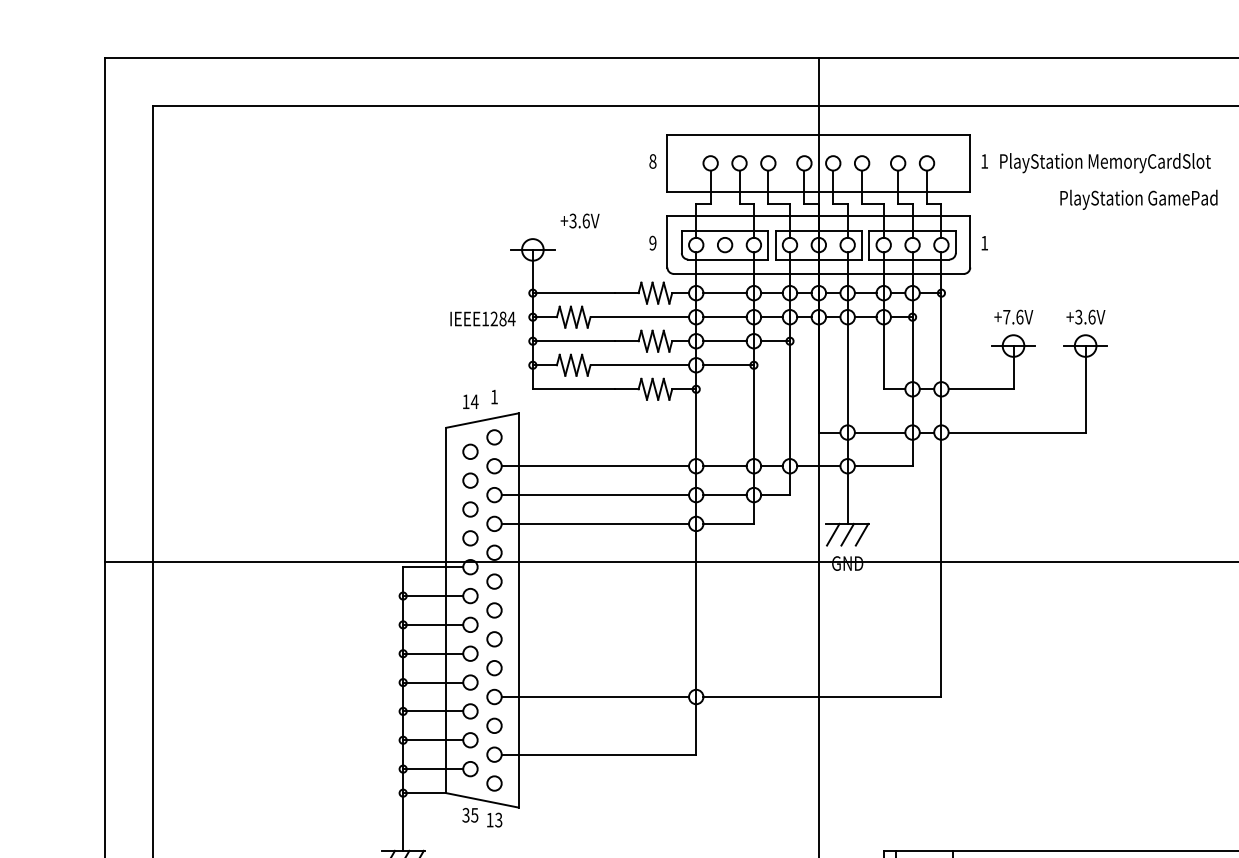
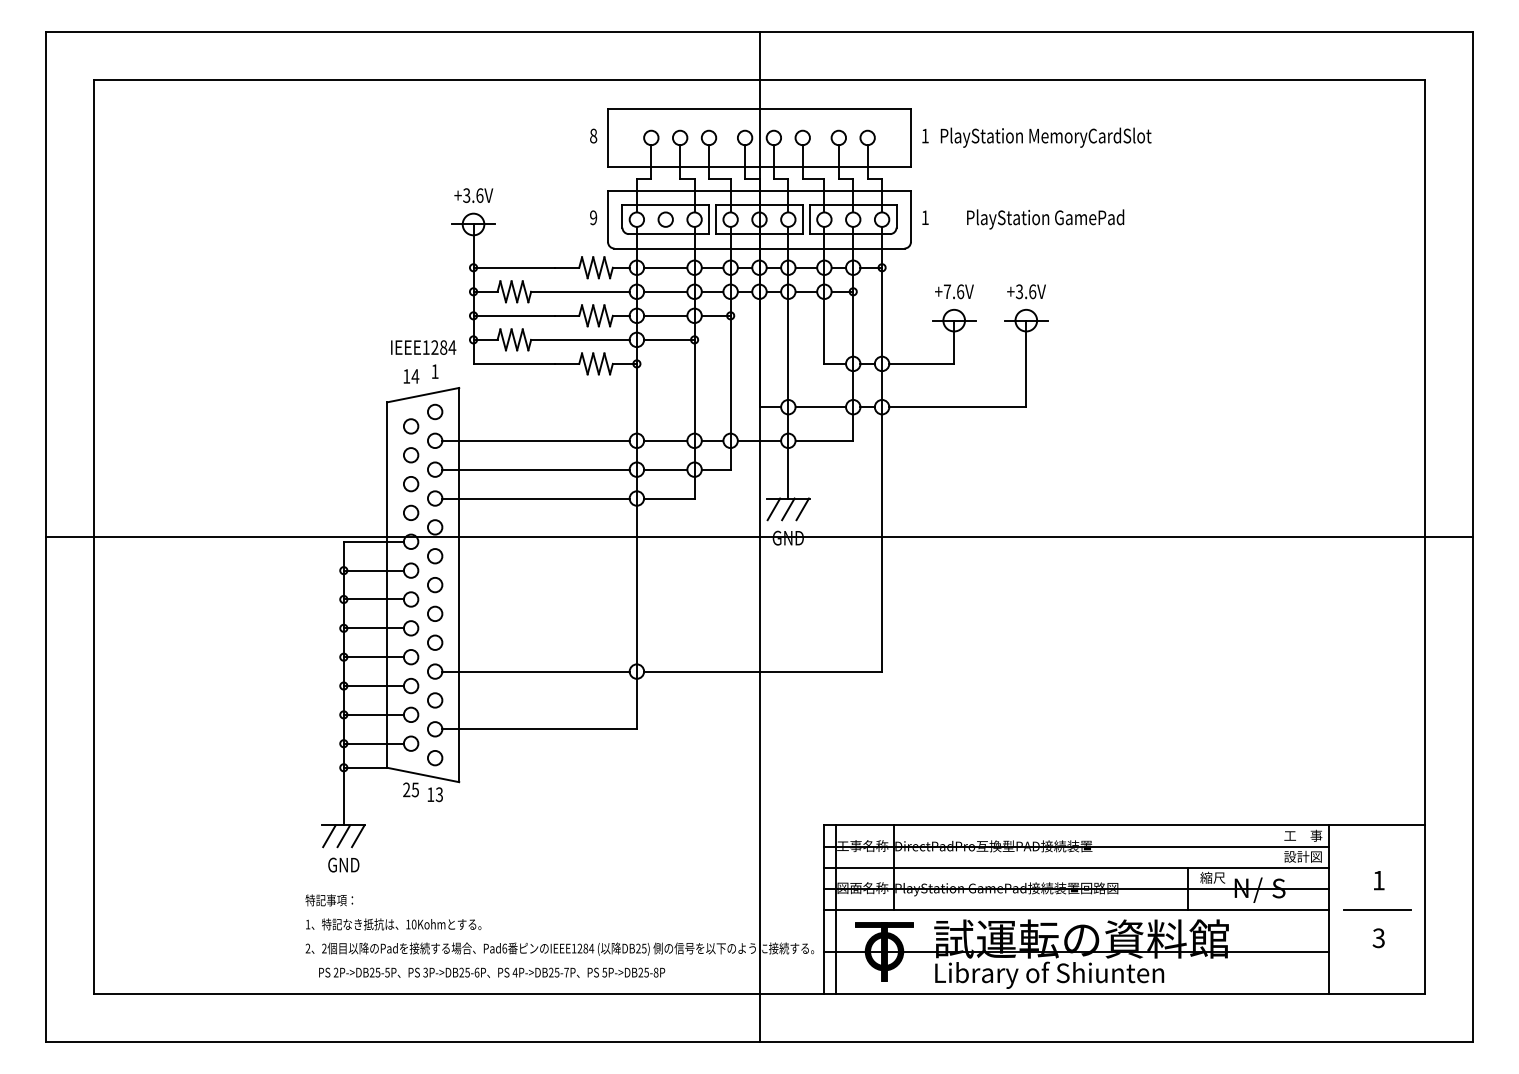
text: (1138, 199) -> (1045, 219), moved
text: (579, 220) -> (473, 195), moved
text: (482, 318) -> (423, 347), moved
text: (465, 815) -> (406, 790), 35 -> 25

